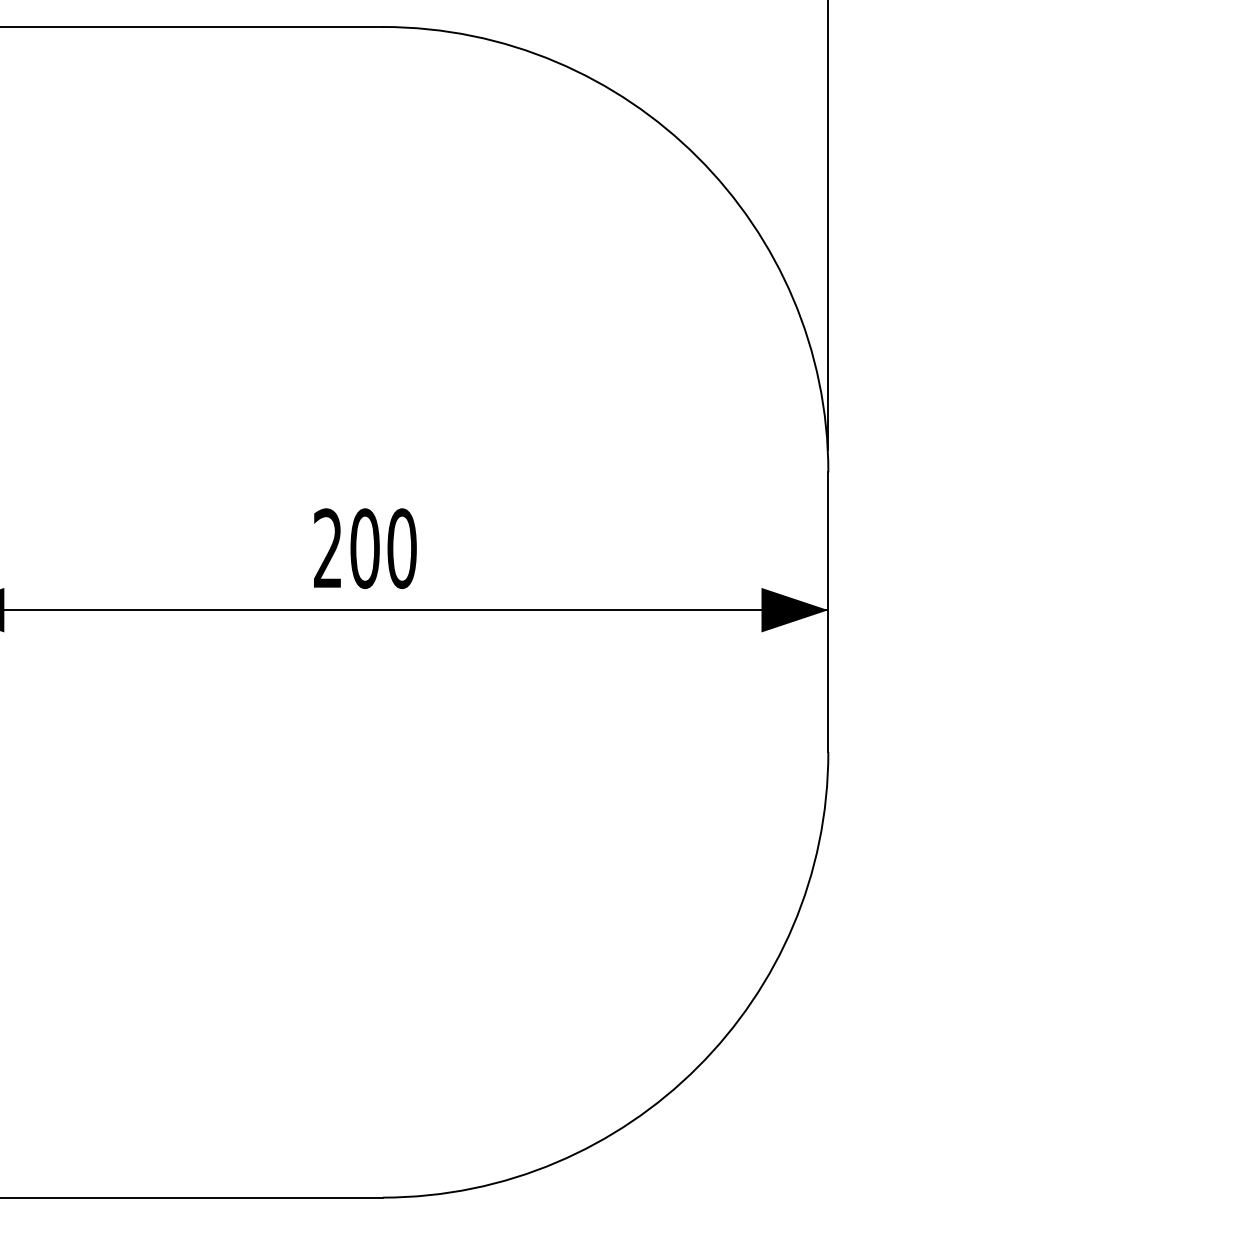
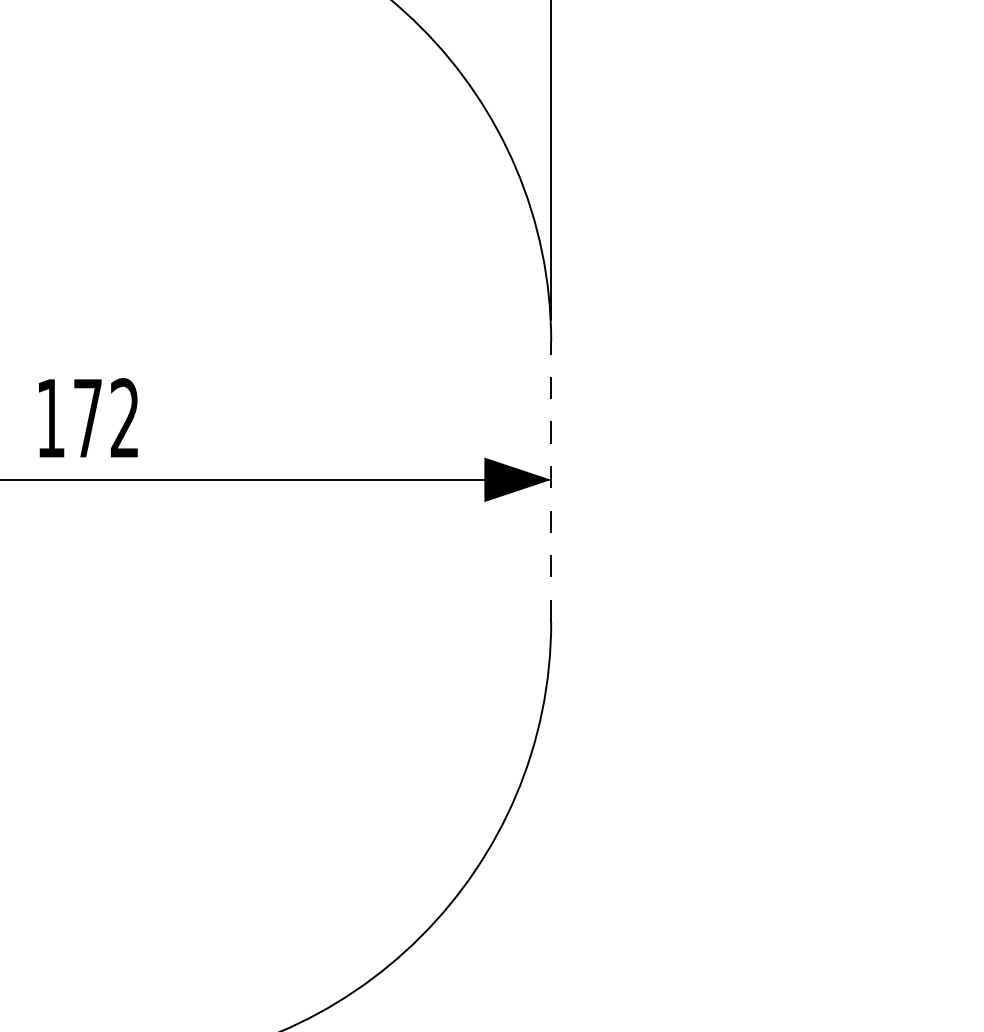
text: (365, 548) -> (88, 418), 200 -> 172
line: (828, 612) -> (551, 482), solid -> dashed

